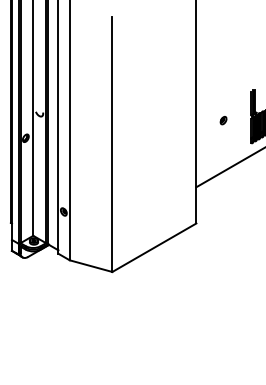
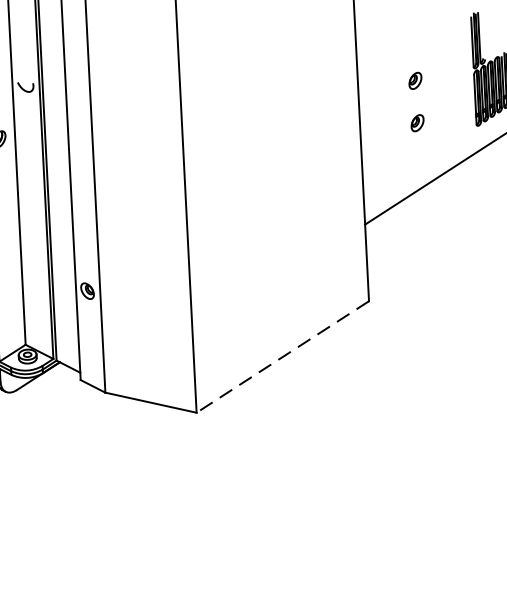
part: (223, 140) -> (417, 122), added
line: (154, 247) -> (283, 356), solid -> dashed

